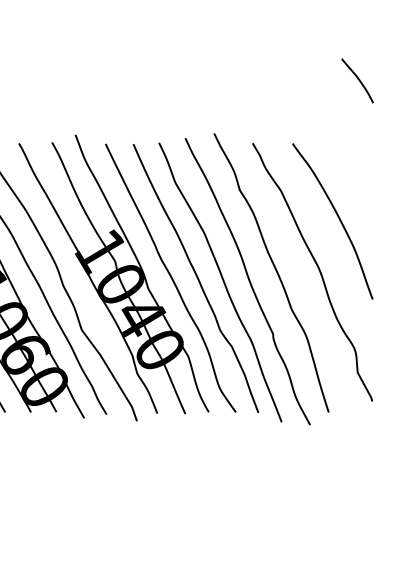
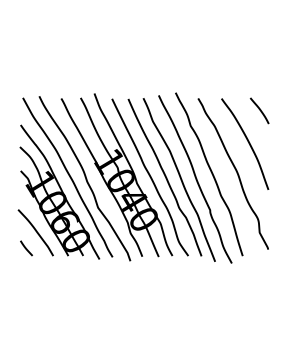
line: (357, 80) -> (259, 110), moved

